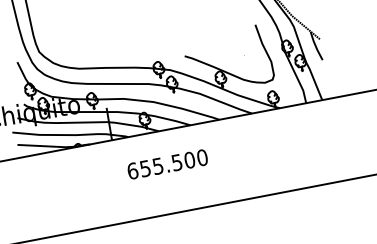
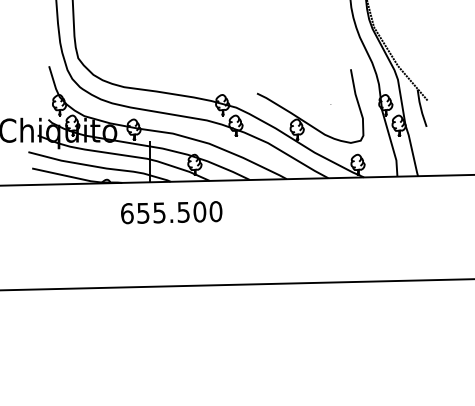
text: (167, 164) -> (171, 212), moved

